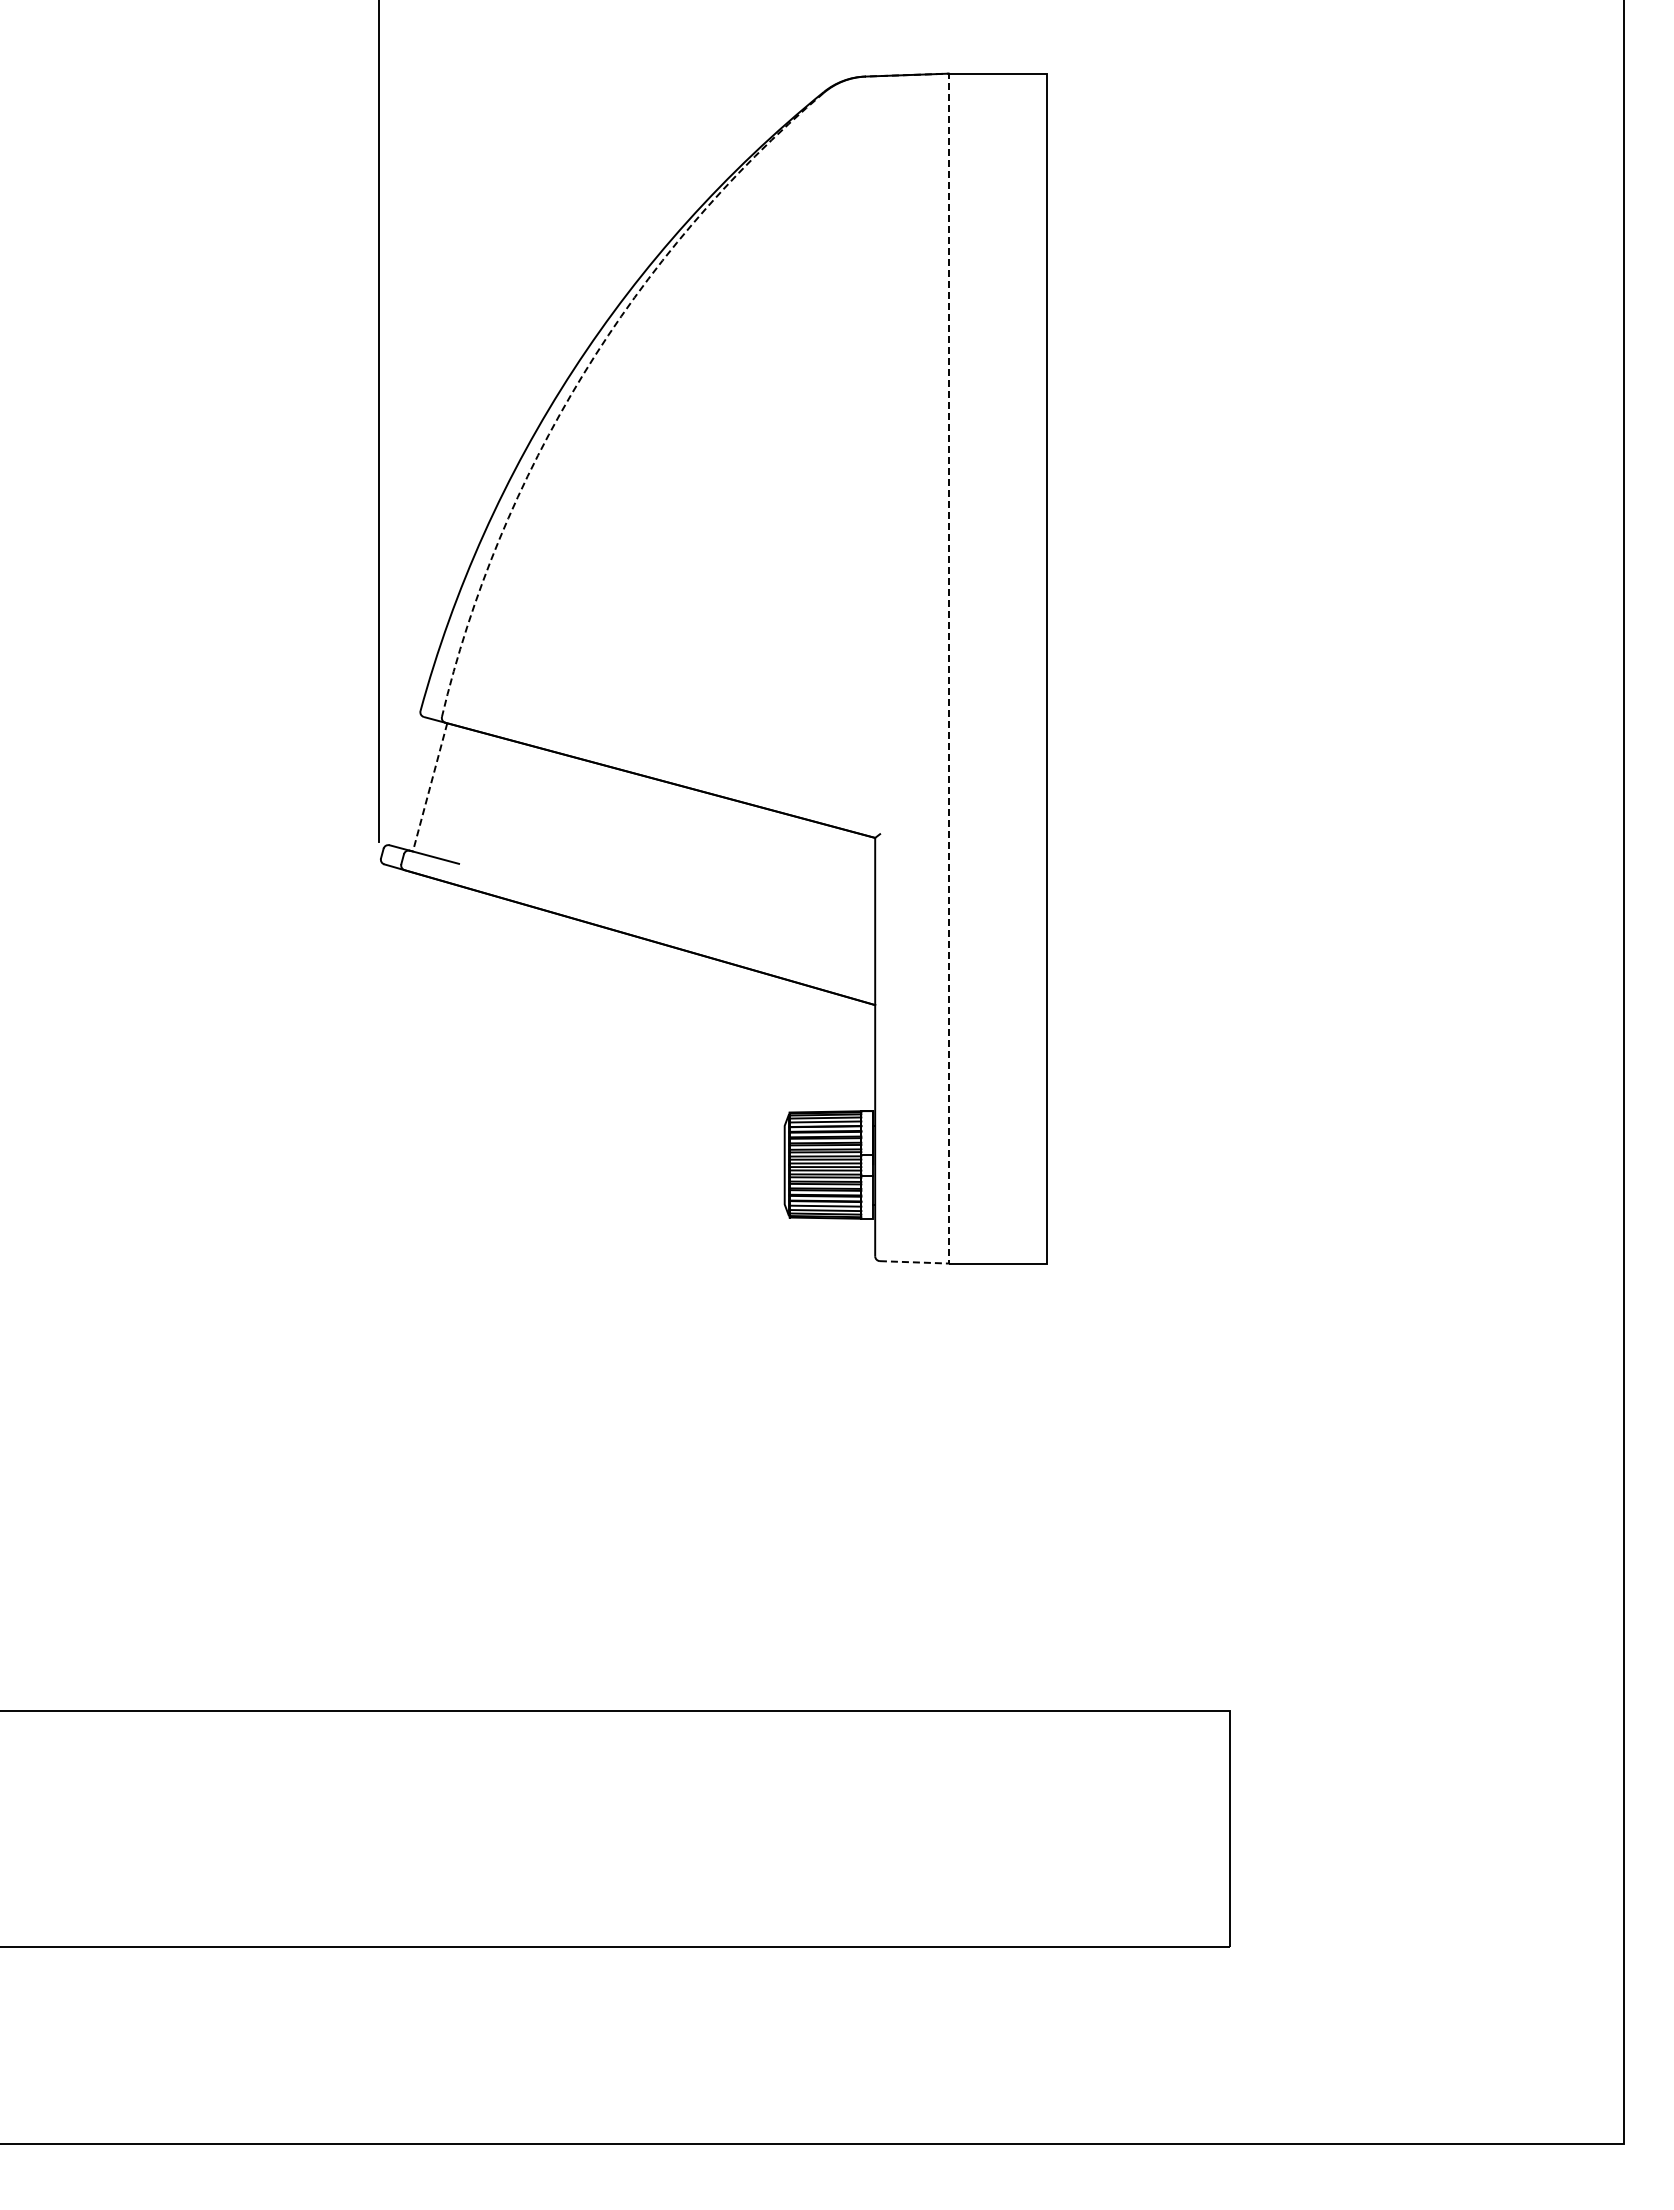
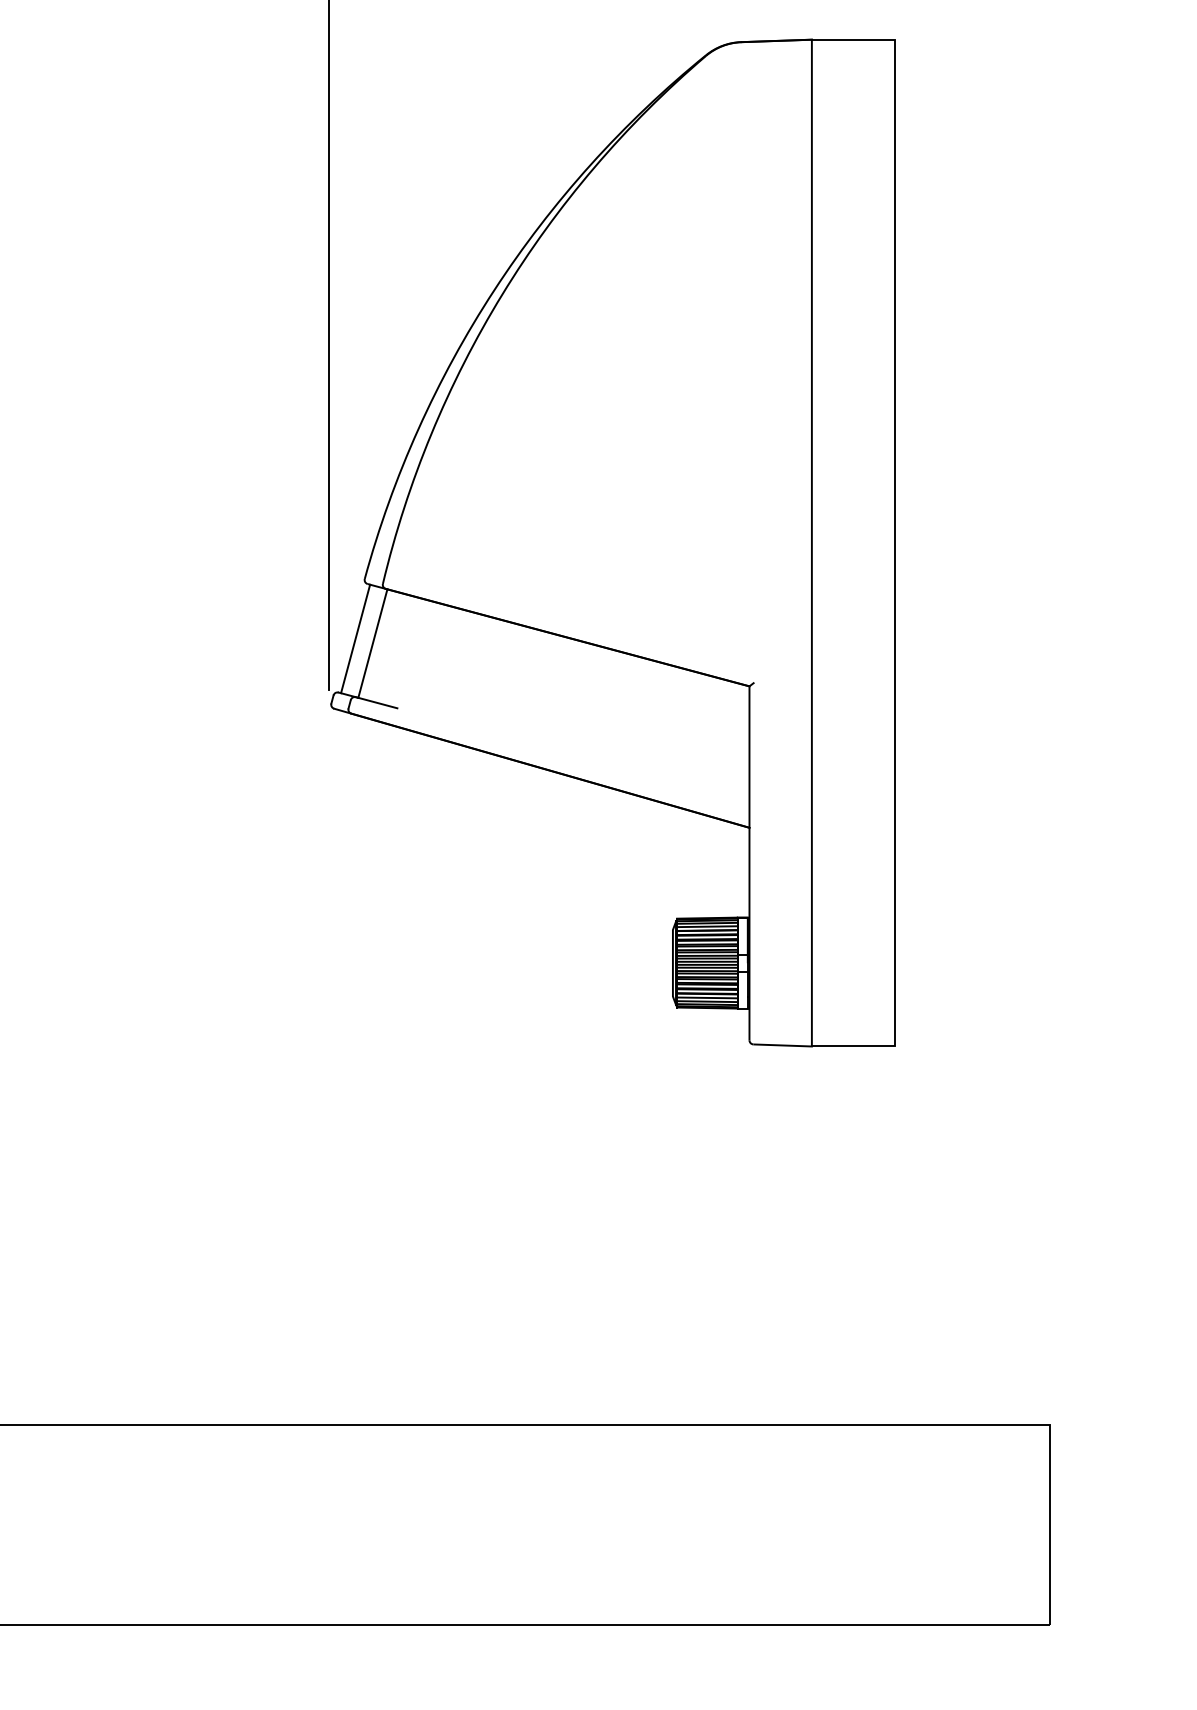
arc: (583, 374) -> (502, 294), dashed -> solid
line: (948, 661) -> (811, 537), dashed -> solid
line: (409, 781) -> (355, 638), added
line: (429, 787) -> (372, 643), dashed -> solid

